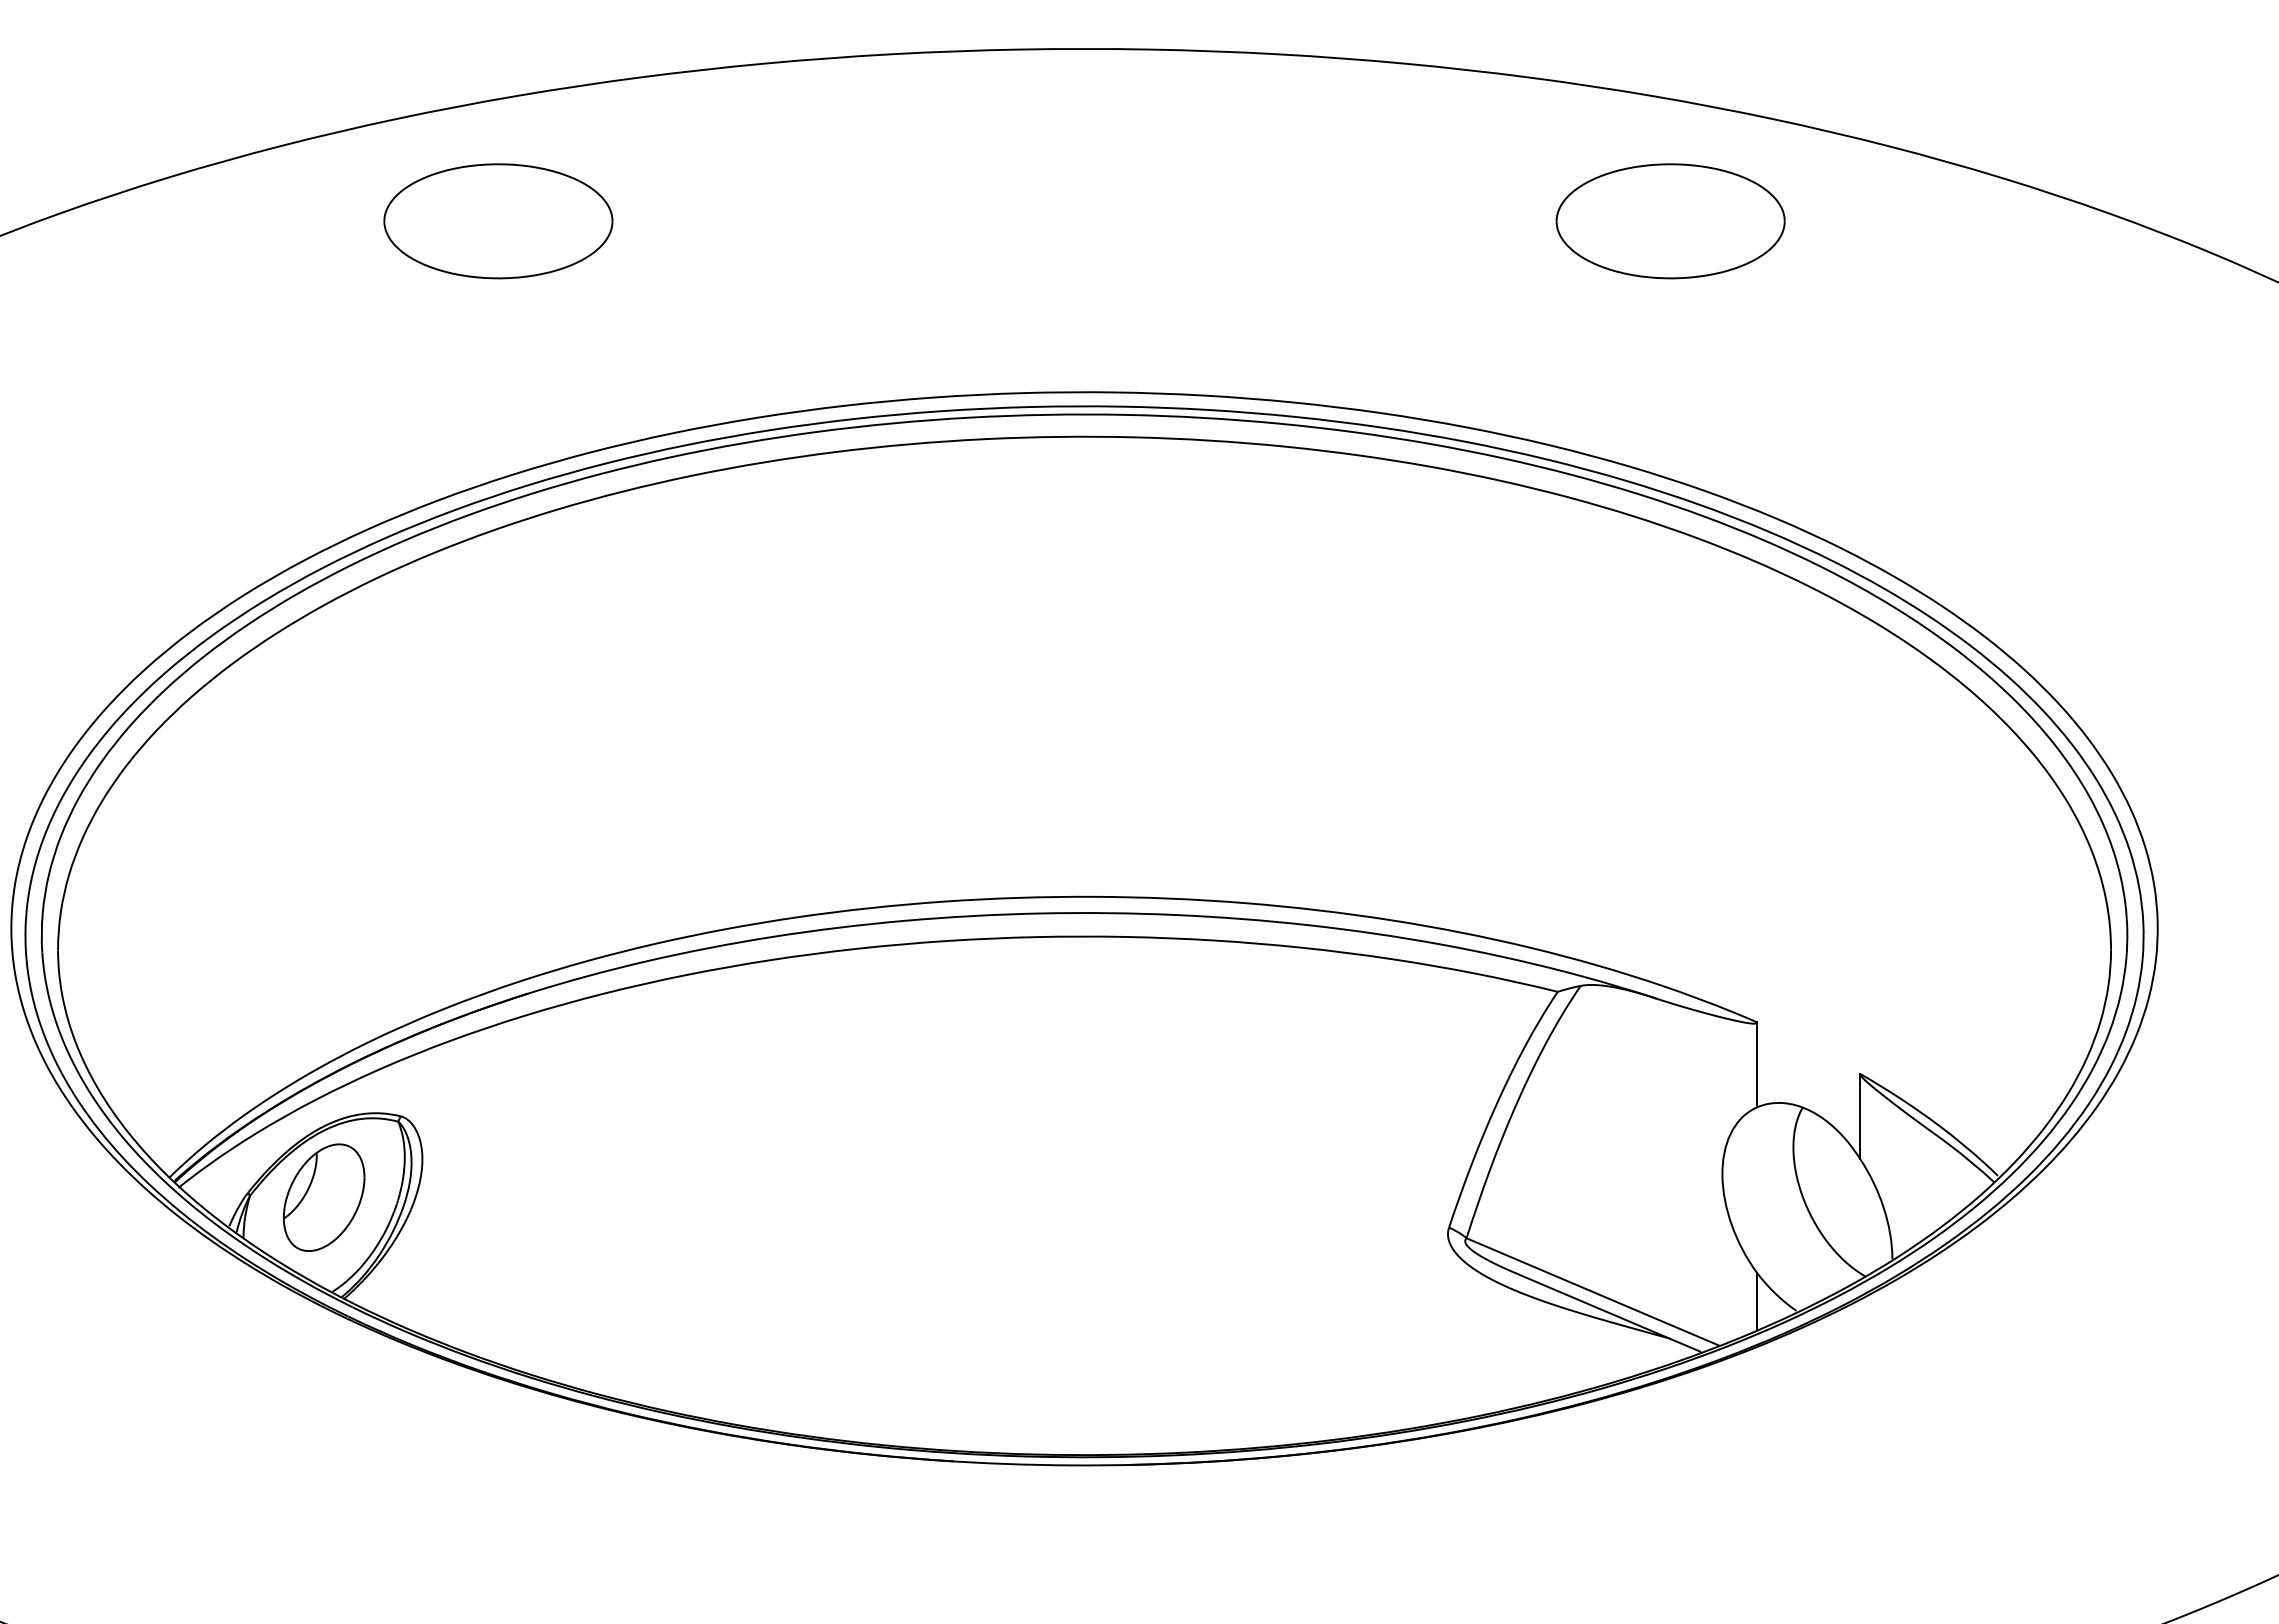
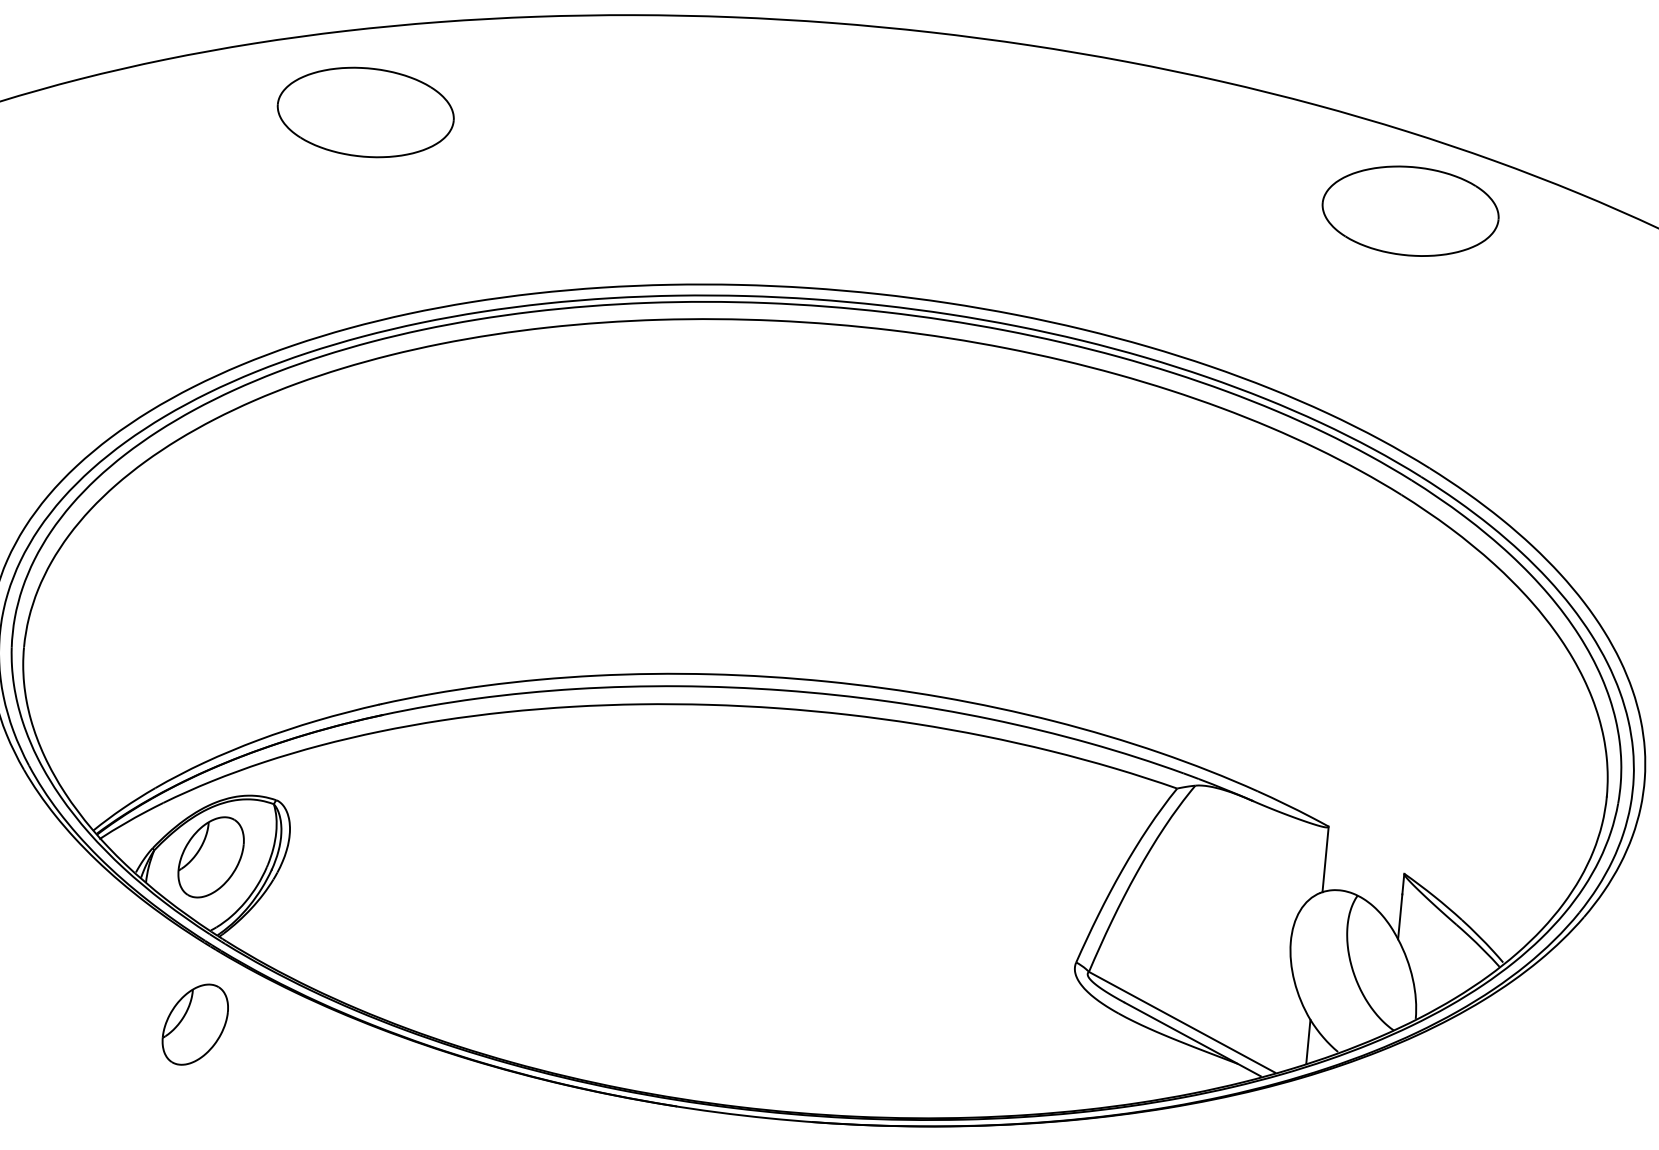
part: (498, 221) -> (365, 112), moved
part: (1670, 221) -> (1410, 211), moved
part: (324, 1414) -> (195, 1024), added

